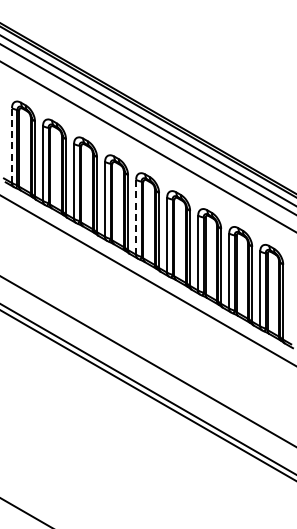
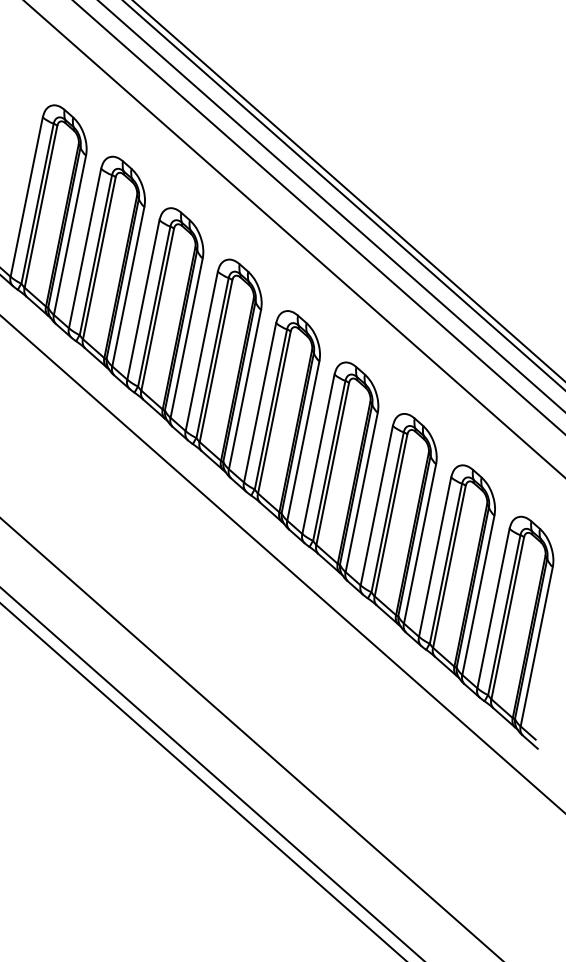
line: (11, 145) -> (25, 196), dashed -> solid
line: (136, 216) -> (261, 401), dashed -> solid

